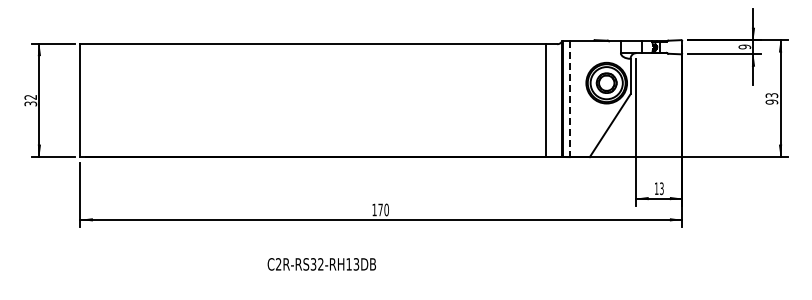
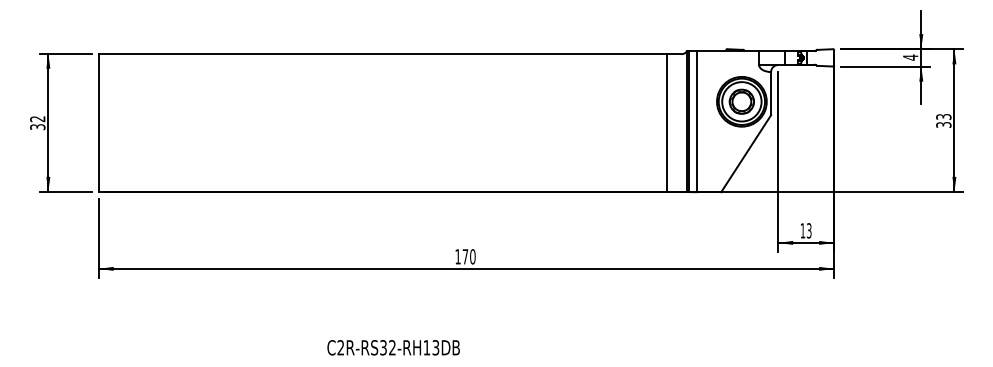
text: (744, 46) -> (910, 56), 9 -> 4
line: (569, 99) -> (696, 121), dashed -> solid
text: (771, 101) -> (943, 124), 93 -> 33
text: (321, 264) -> (393, 347), moved

